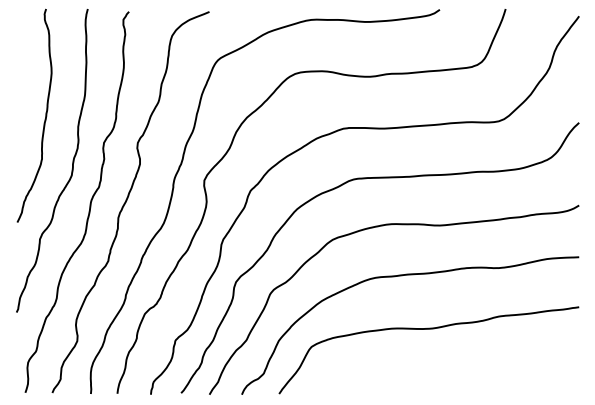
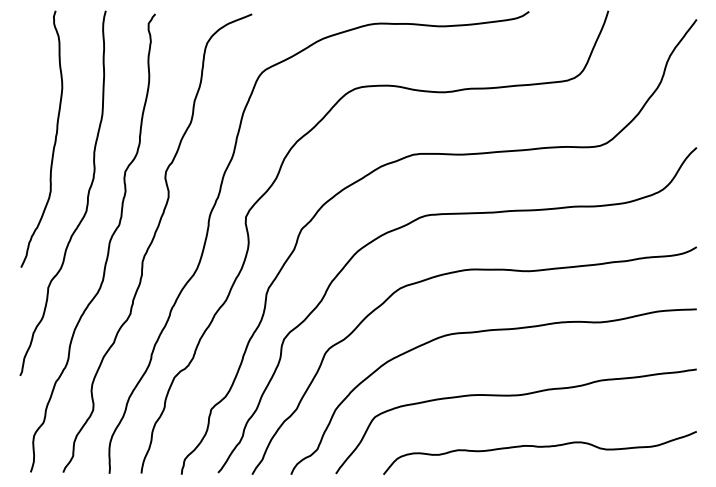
curve: (448, 372) -> (539, 447), added

